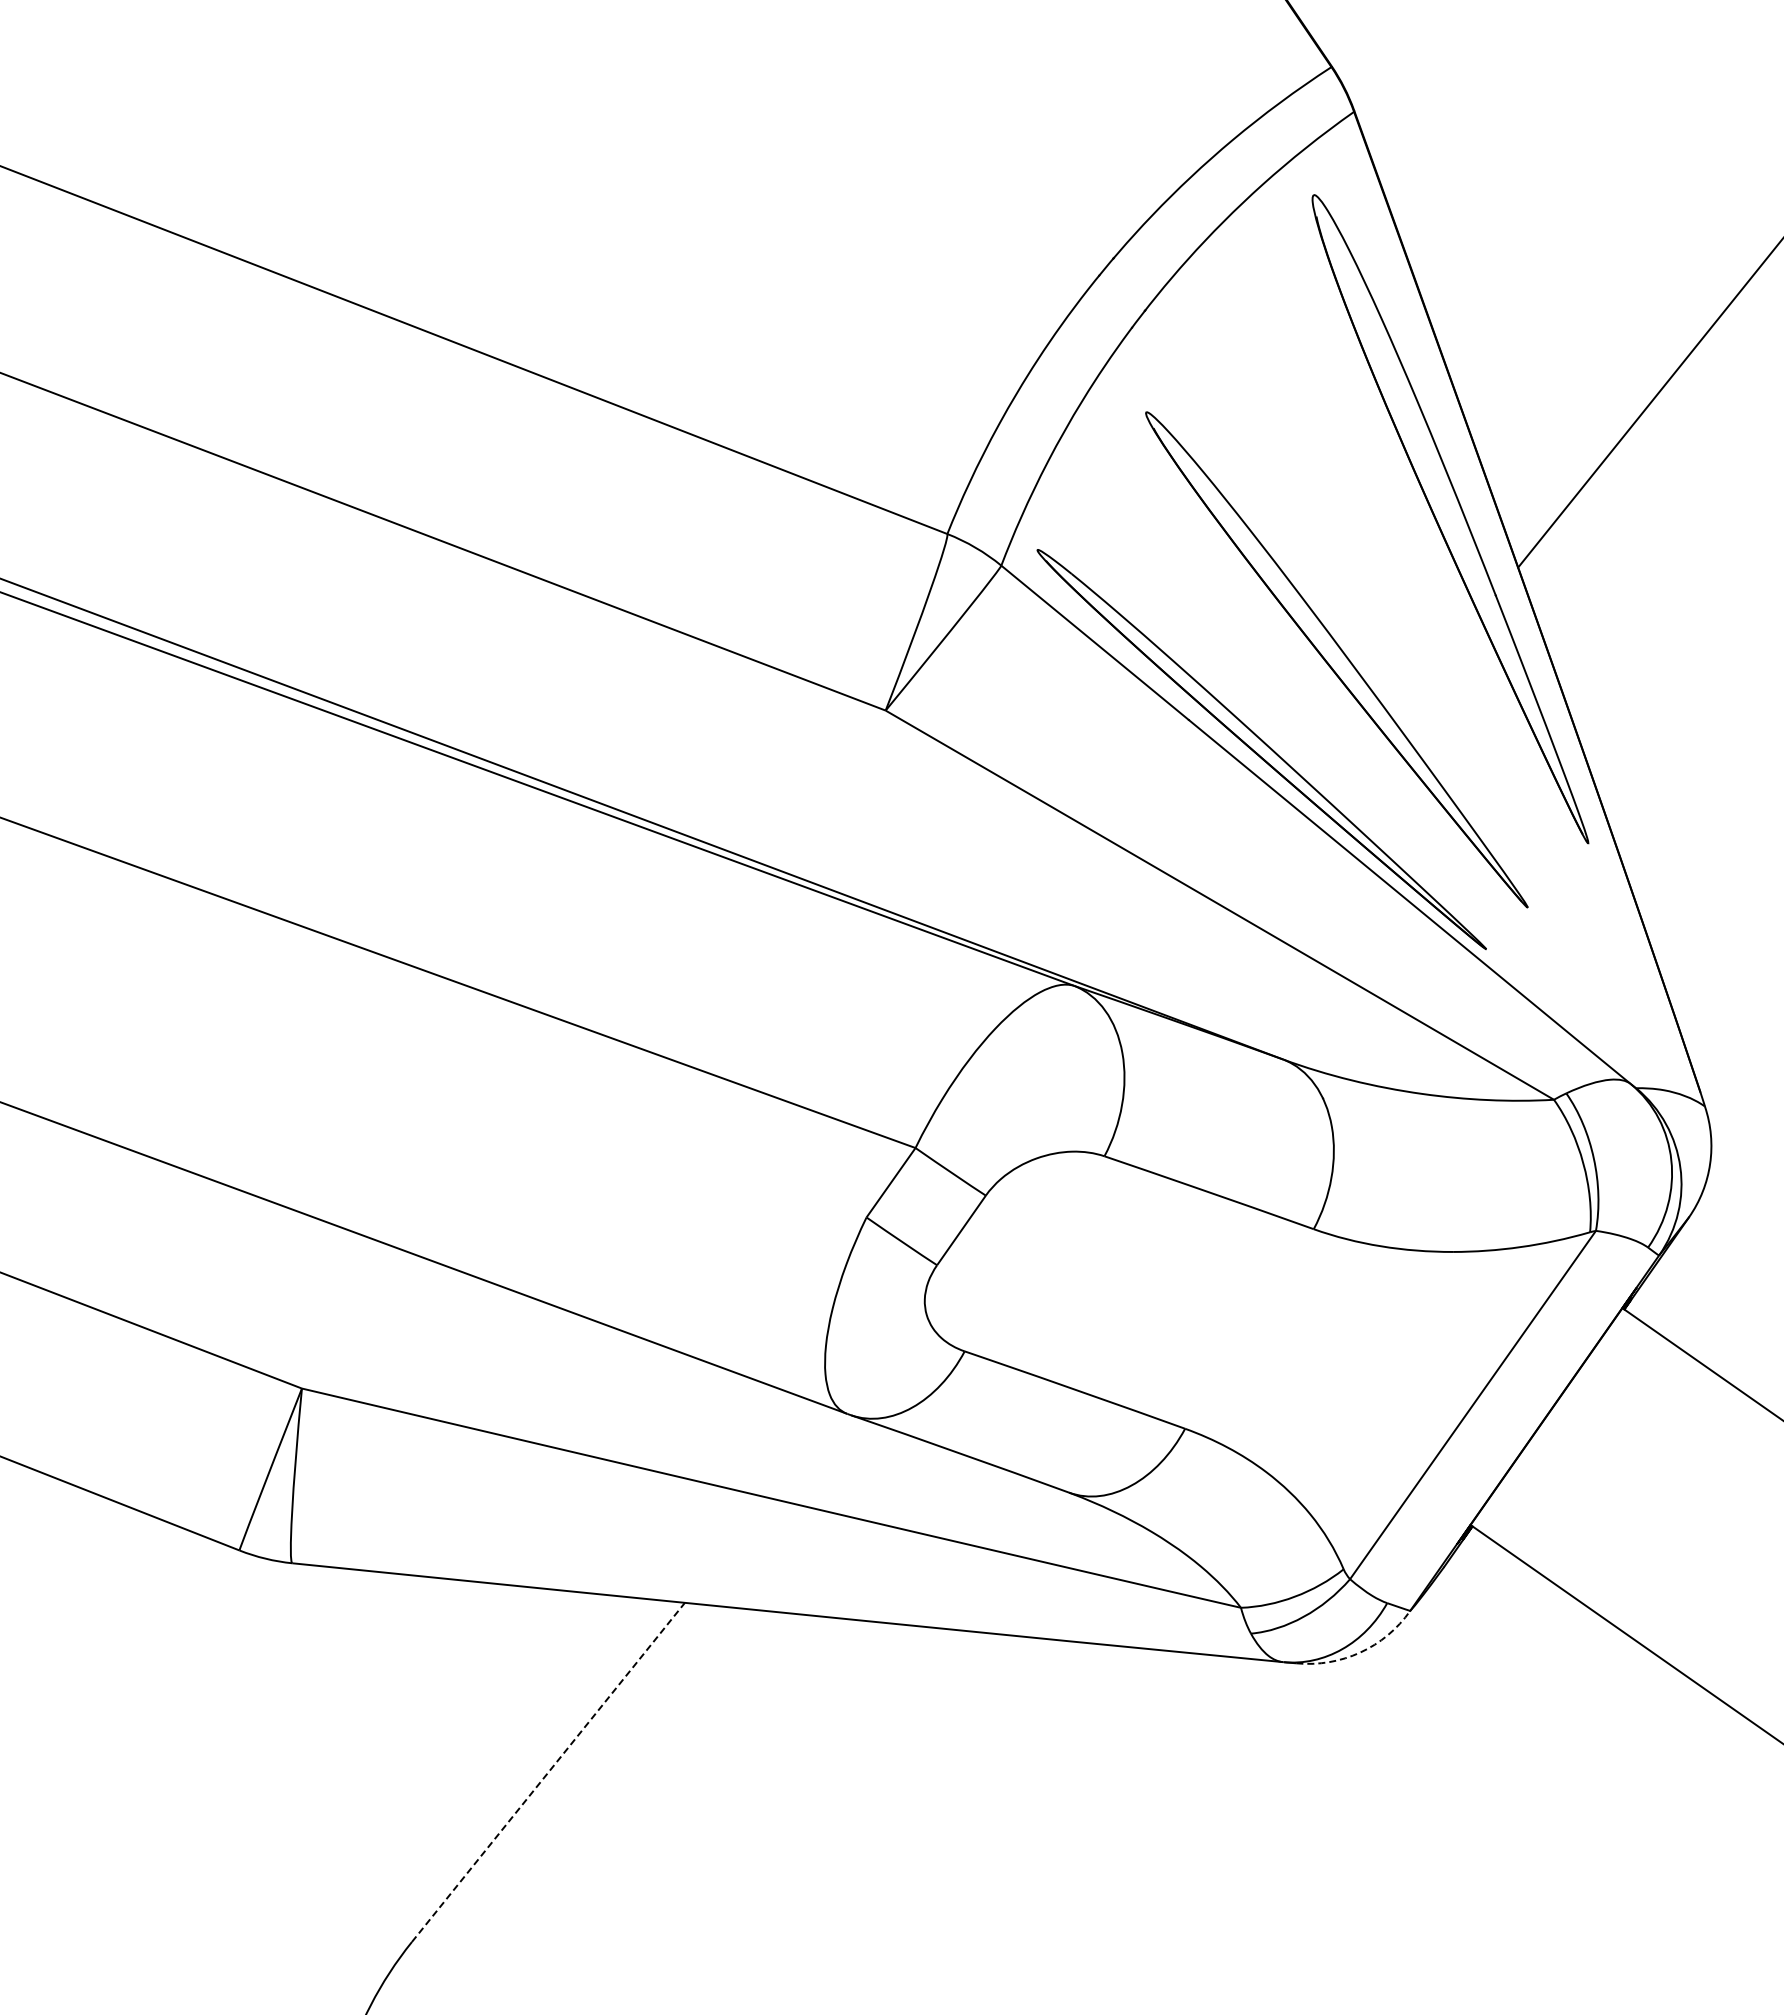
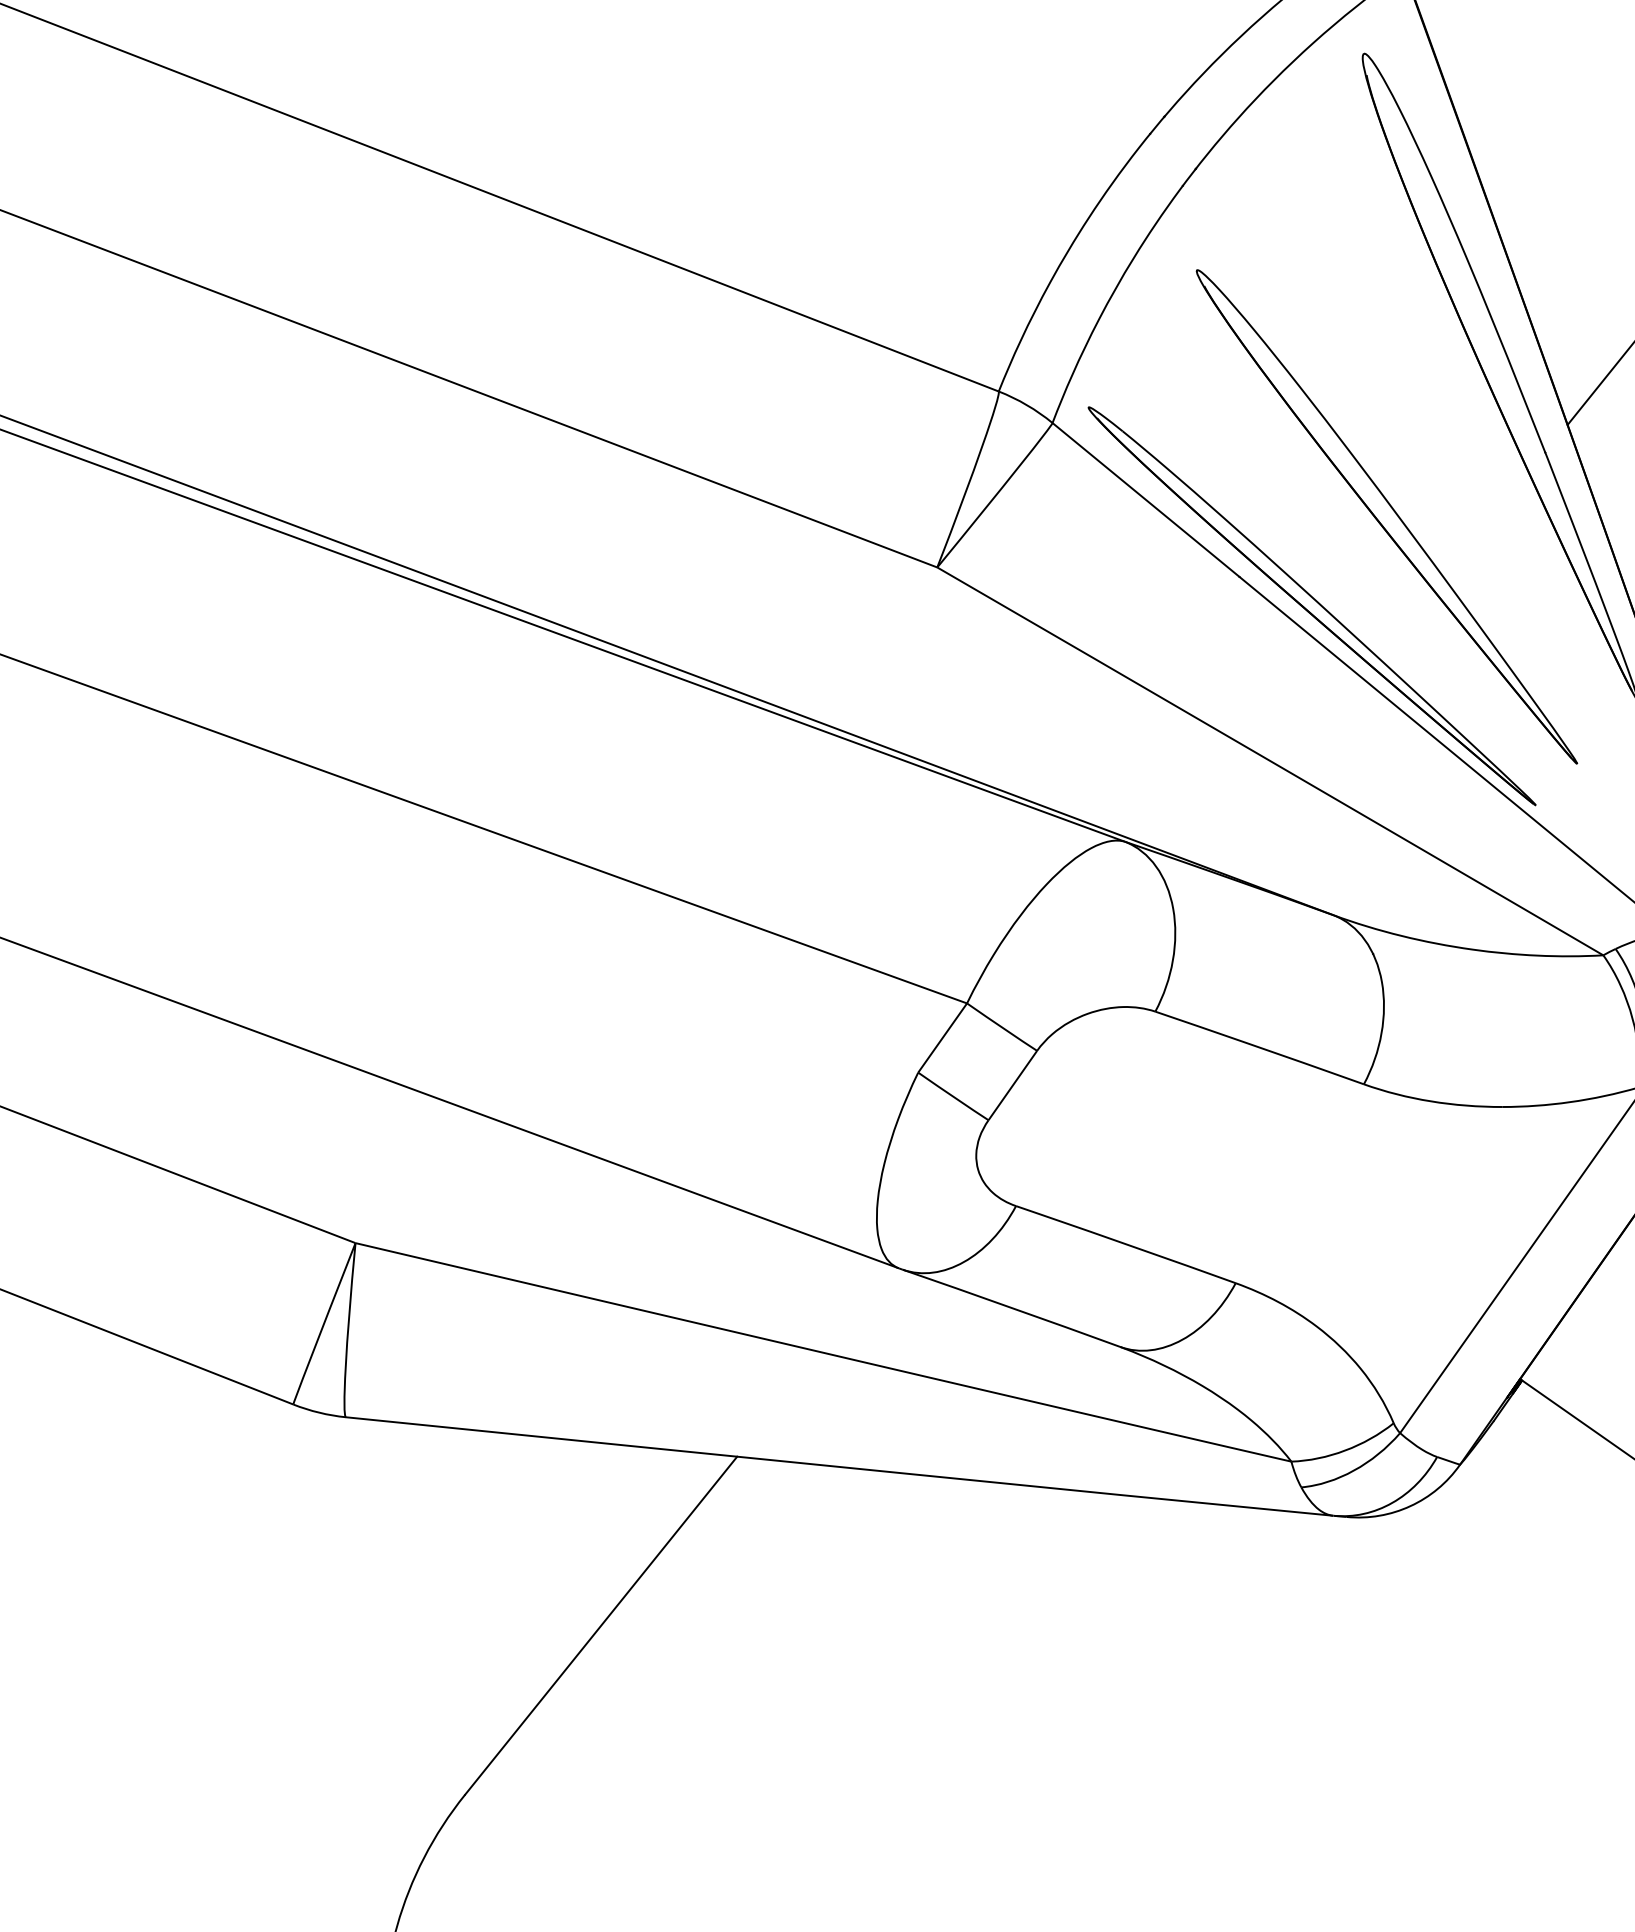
arc: (1360, 1652) -> (1410, 1506), dashed -> solid
line: (548, 1772) -> (601, 1625), dashed -> solid

